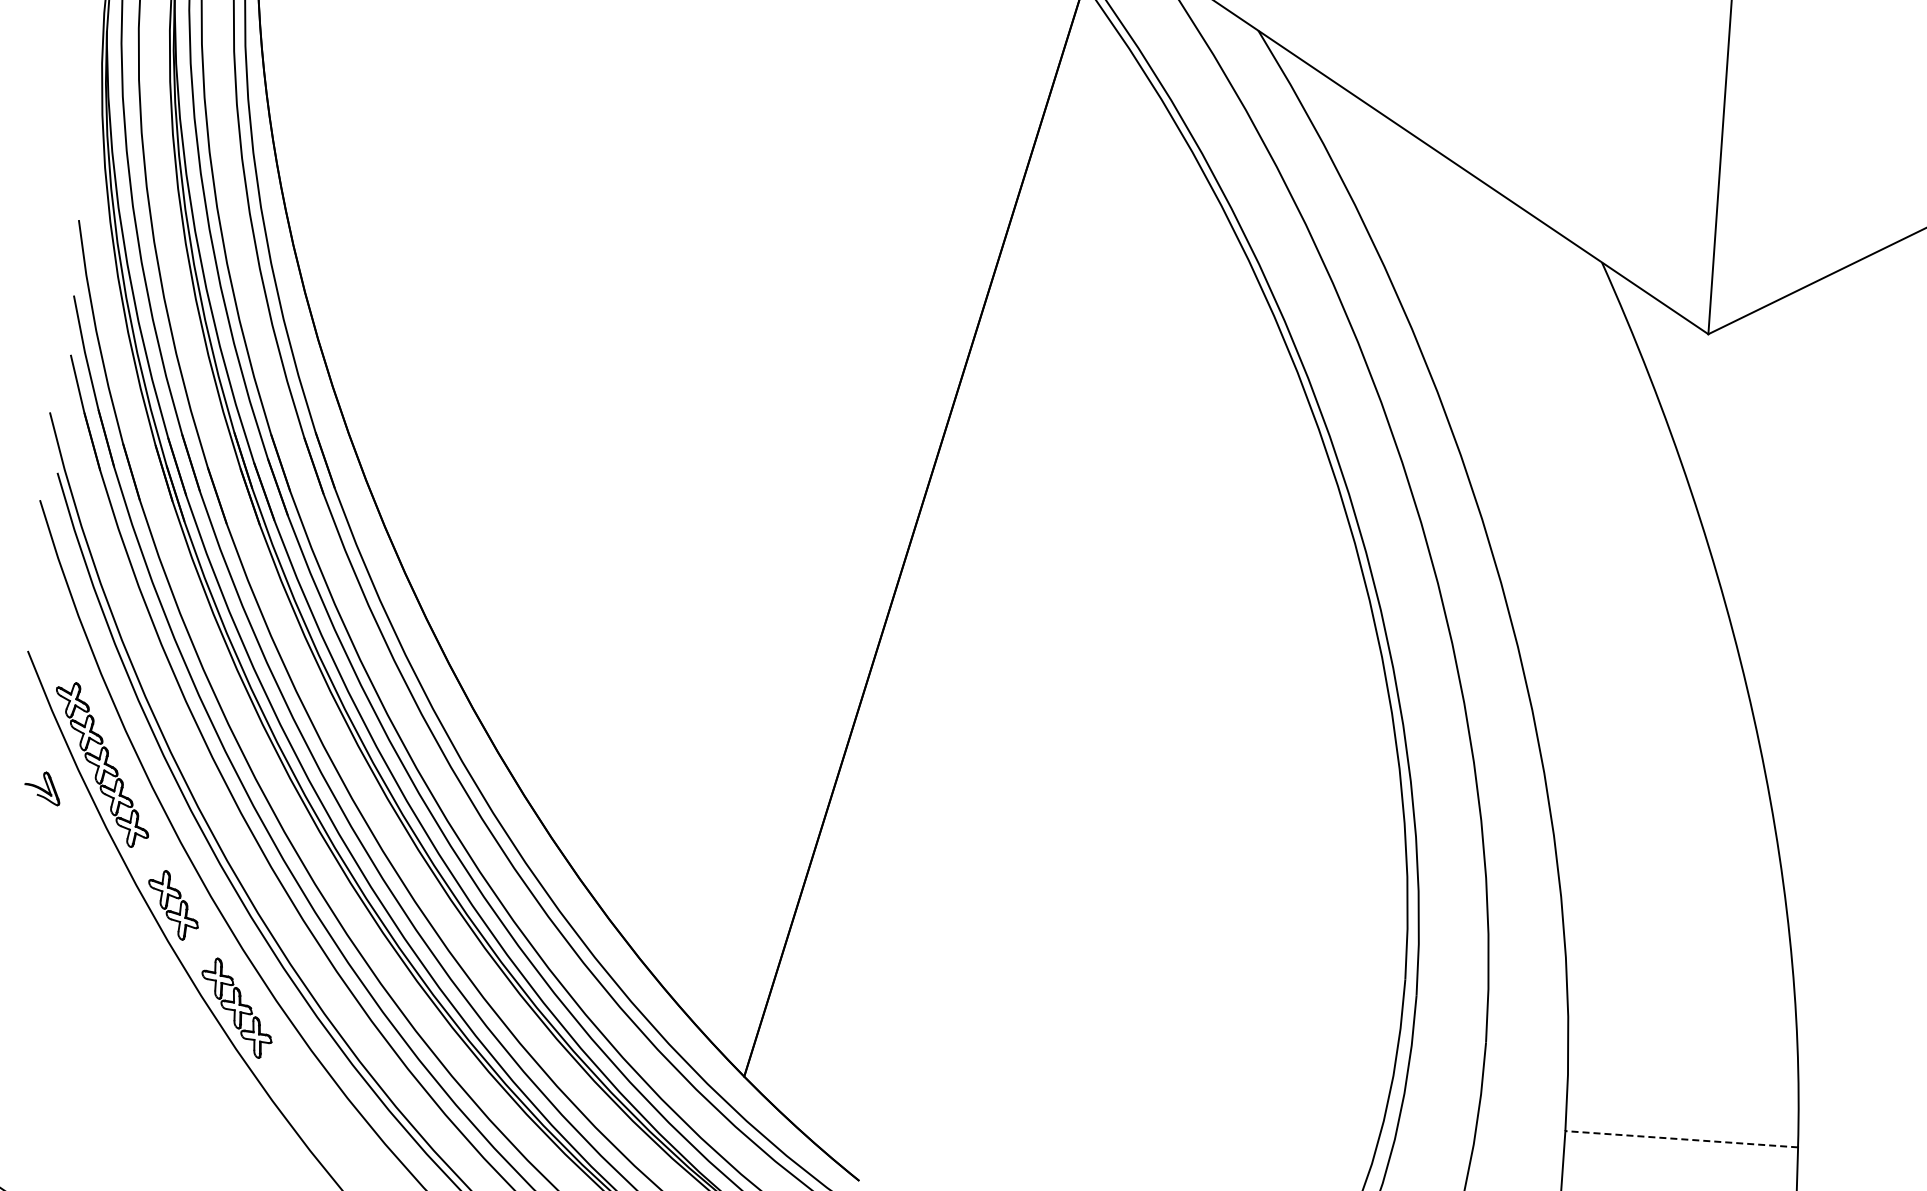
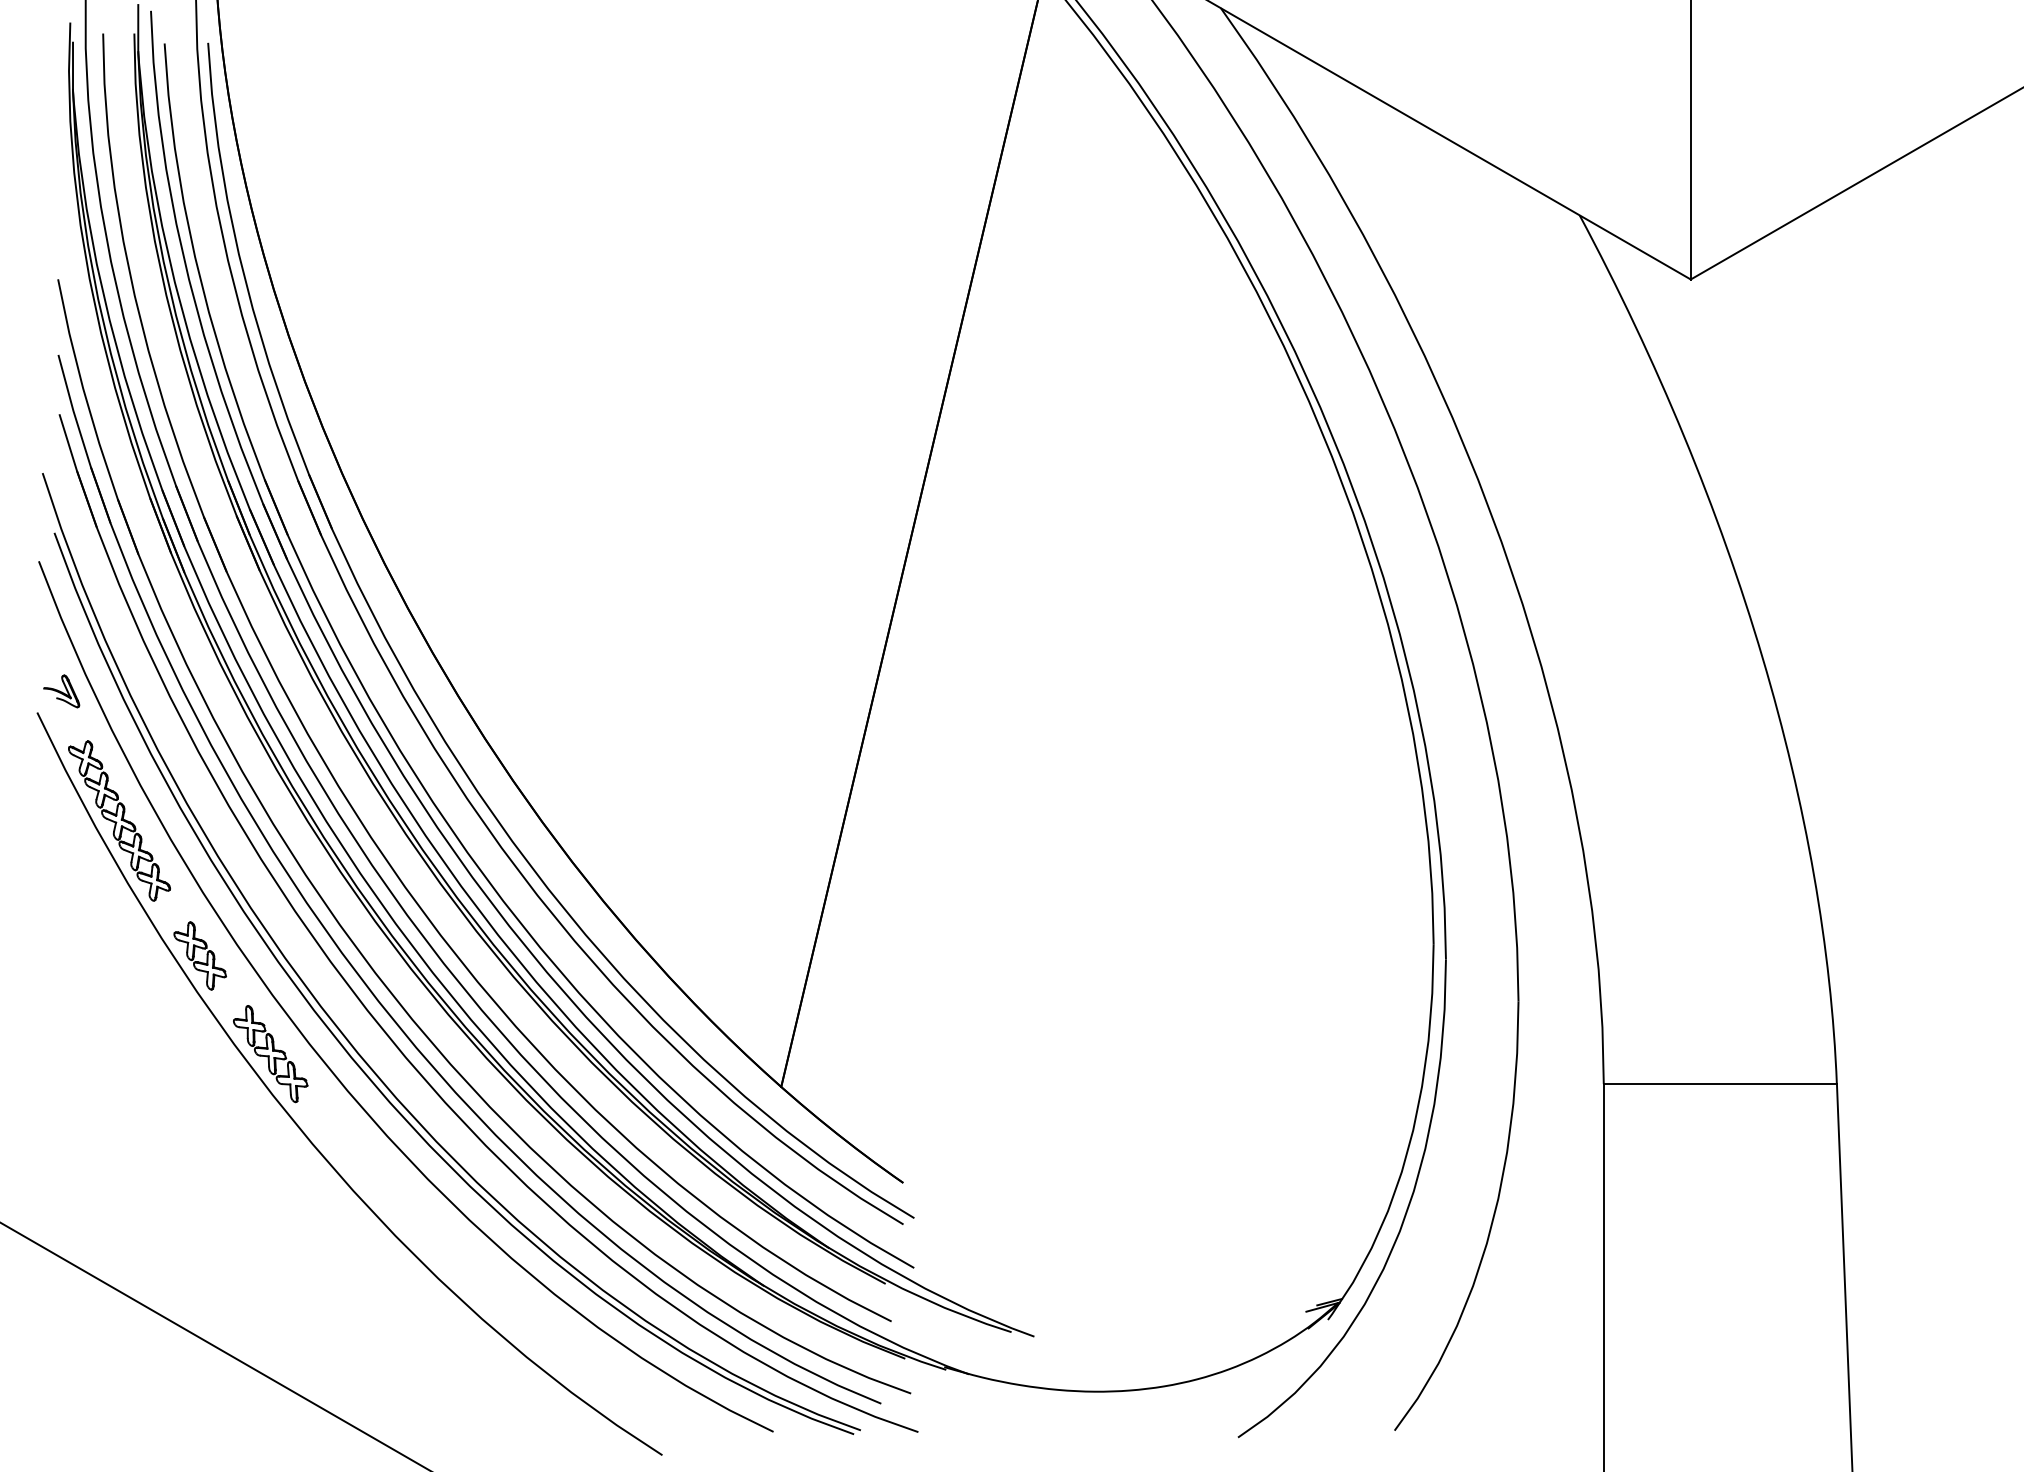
part: (42, 788) -> (61, 691), moved
line: (1681, 1139) -> (1720, 1084), dashed -> solid

